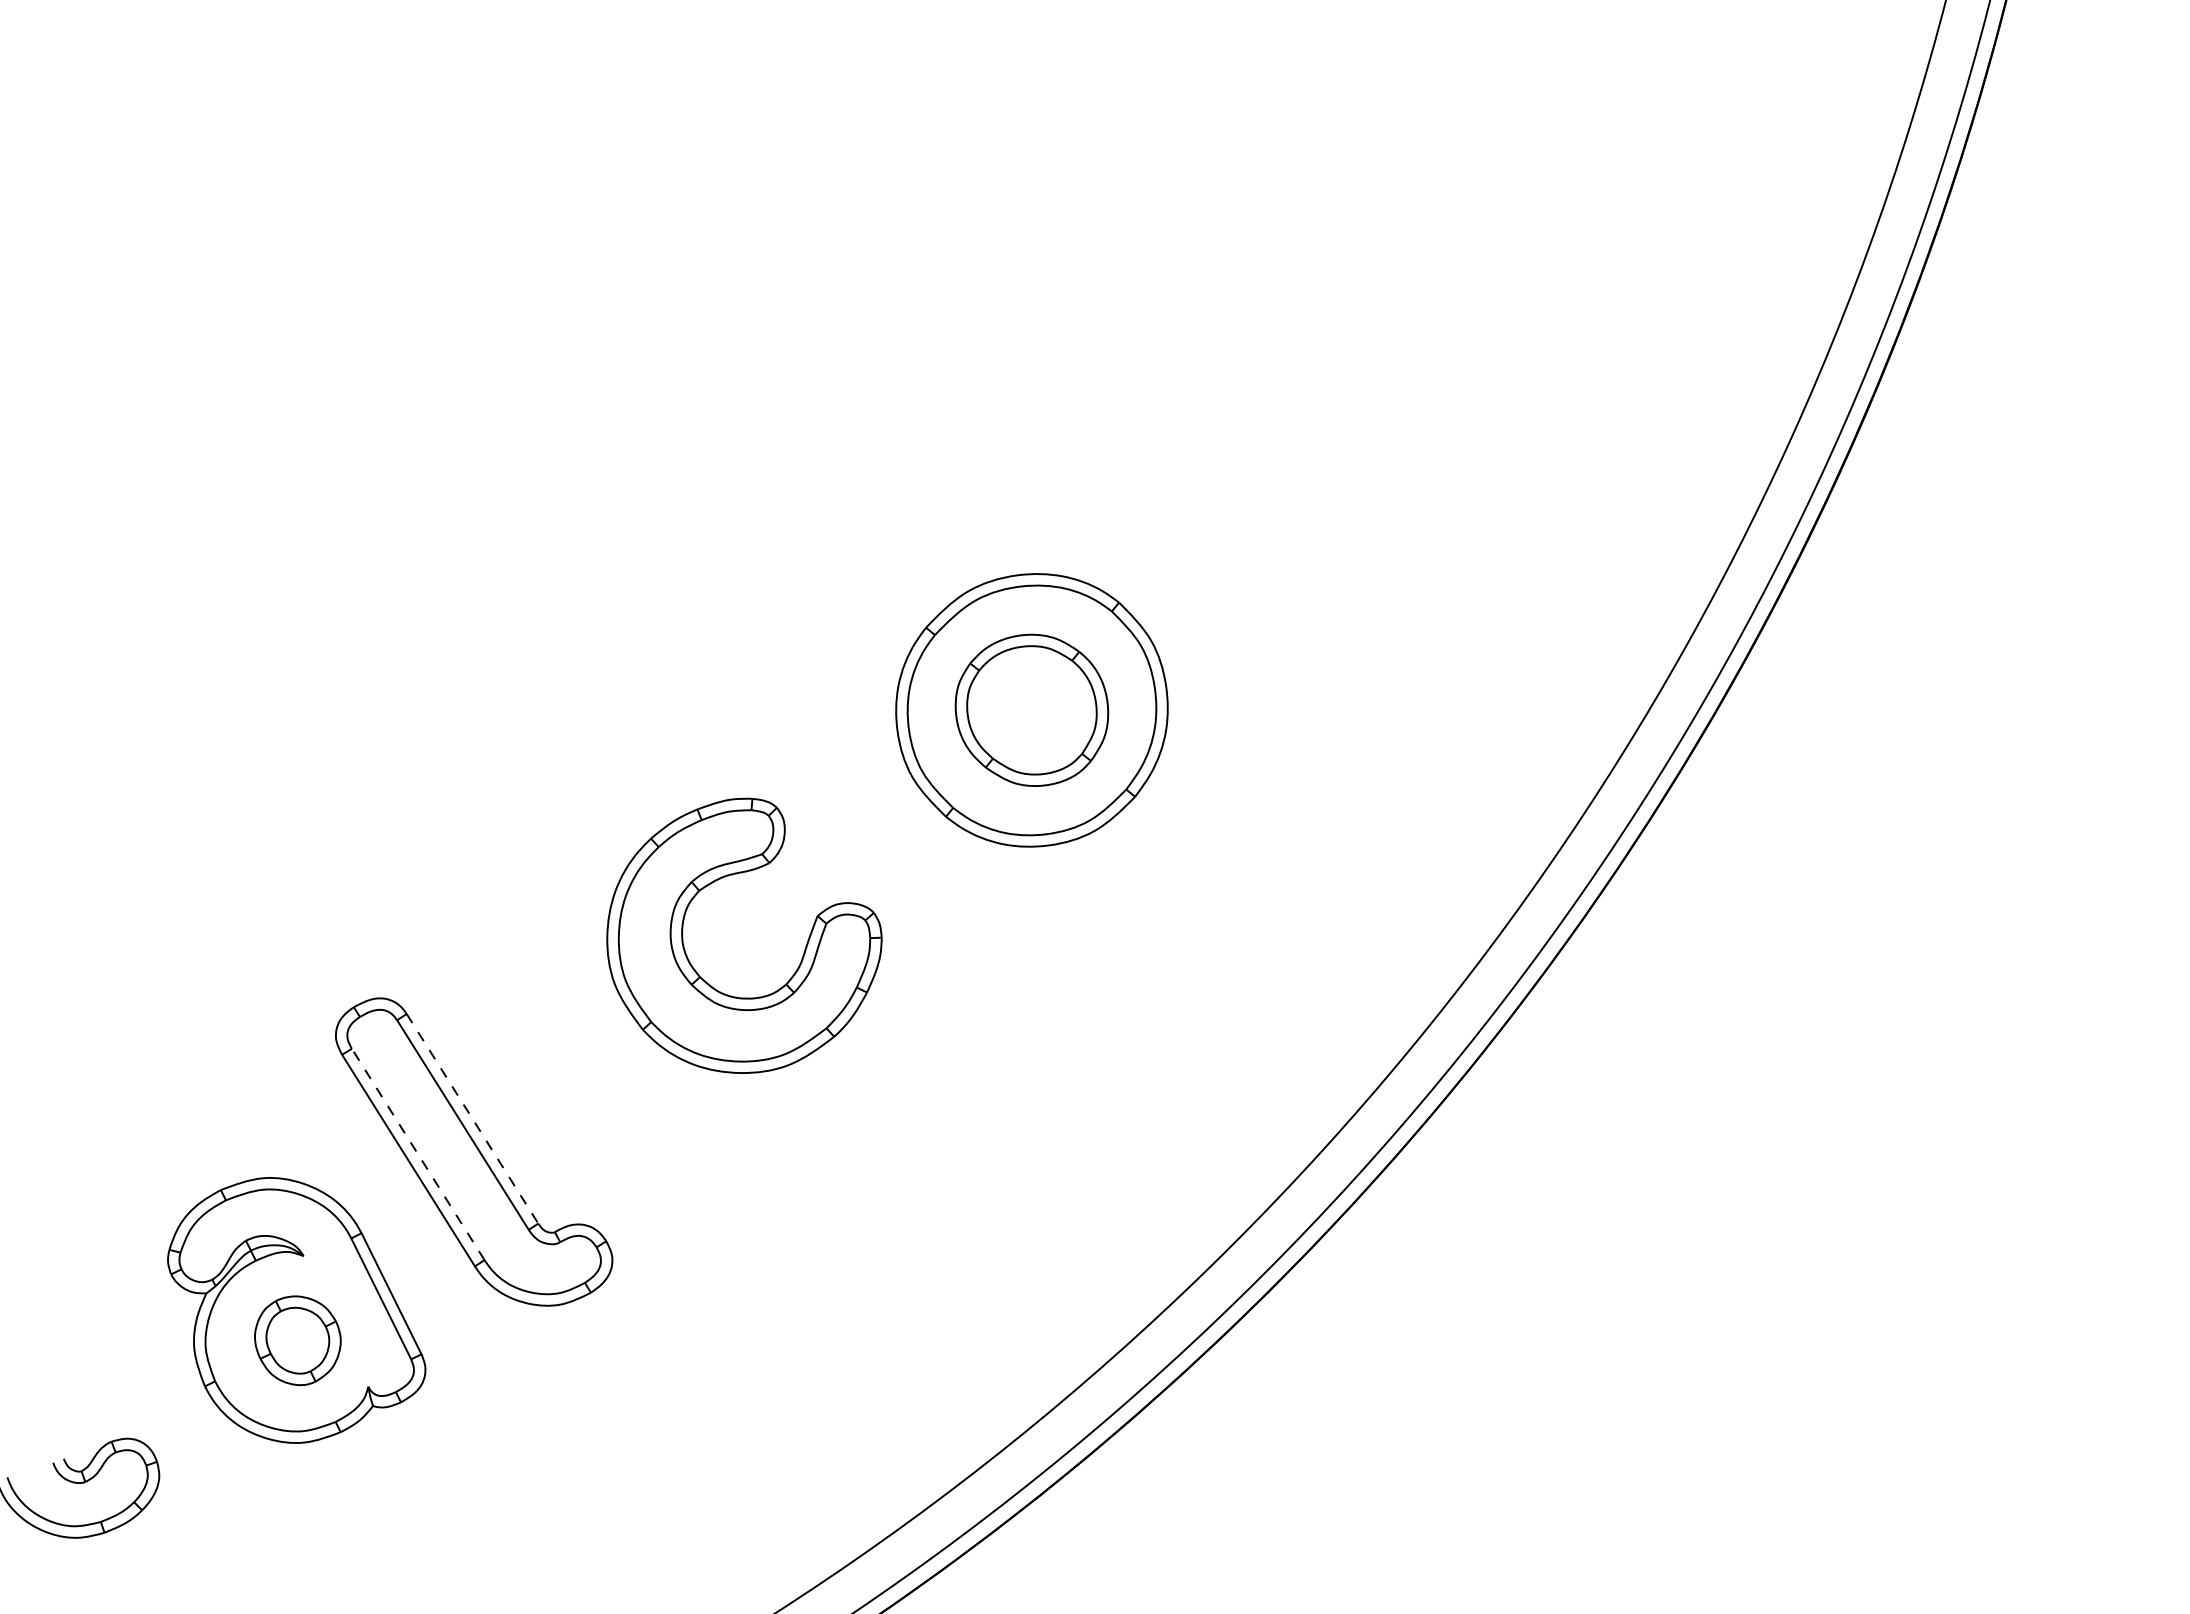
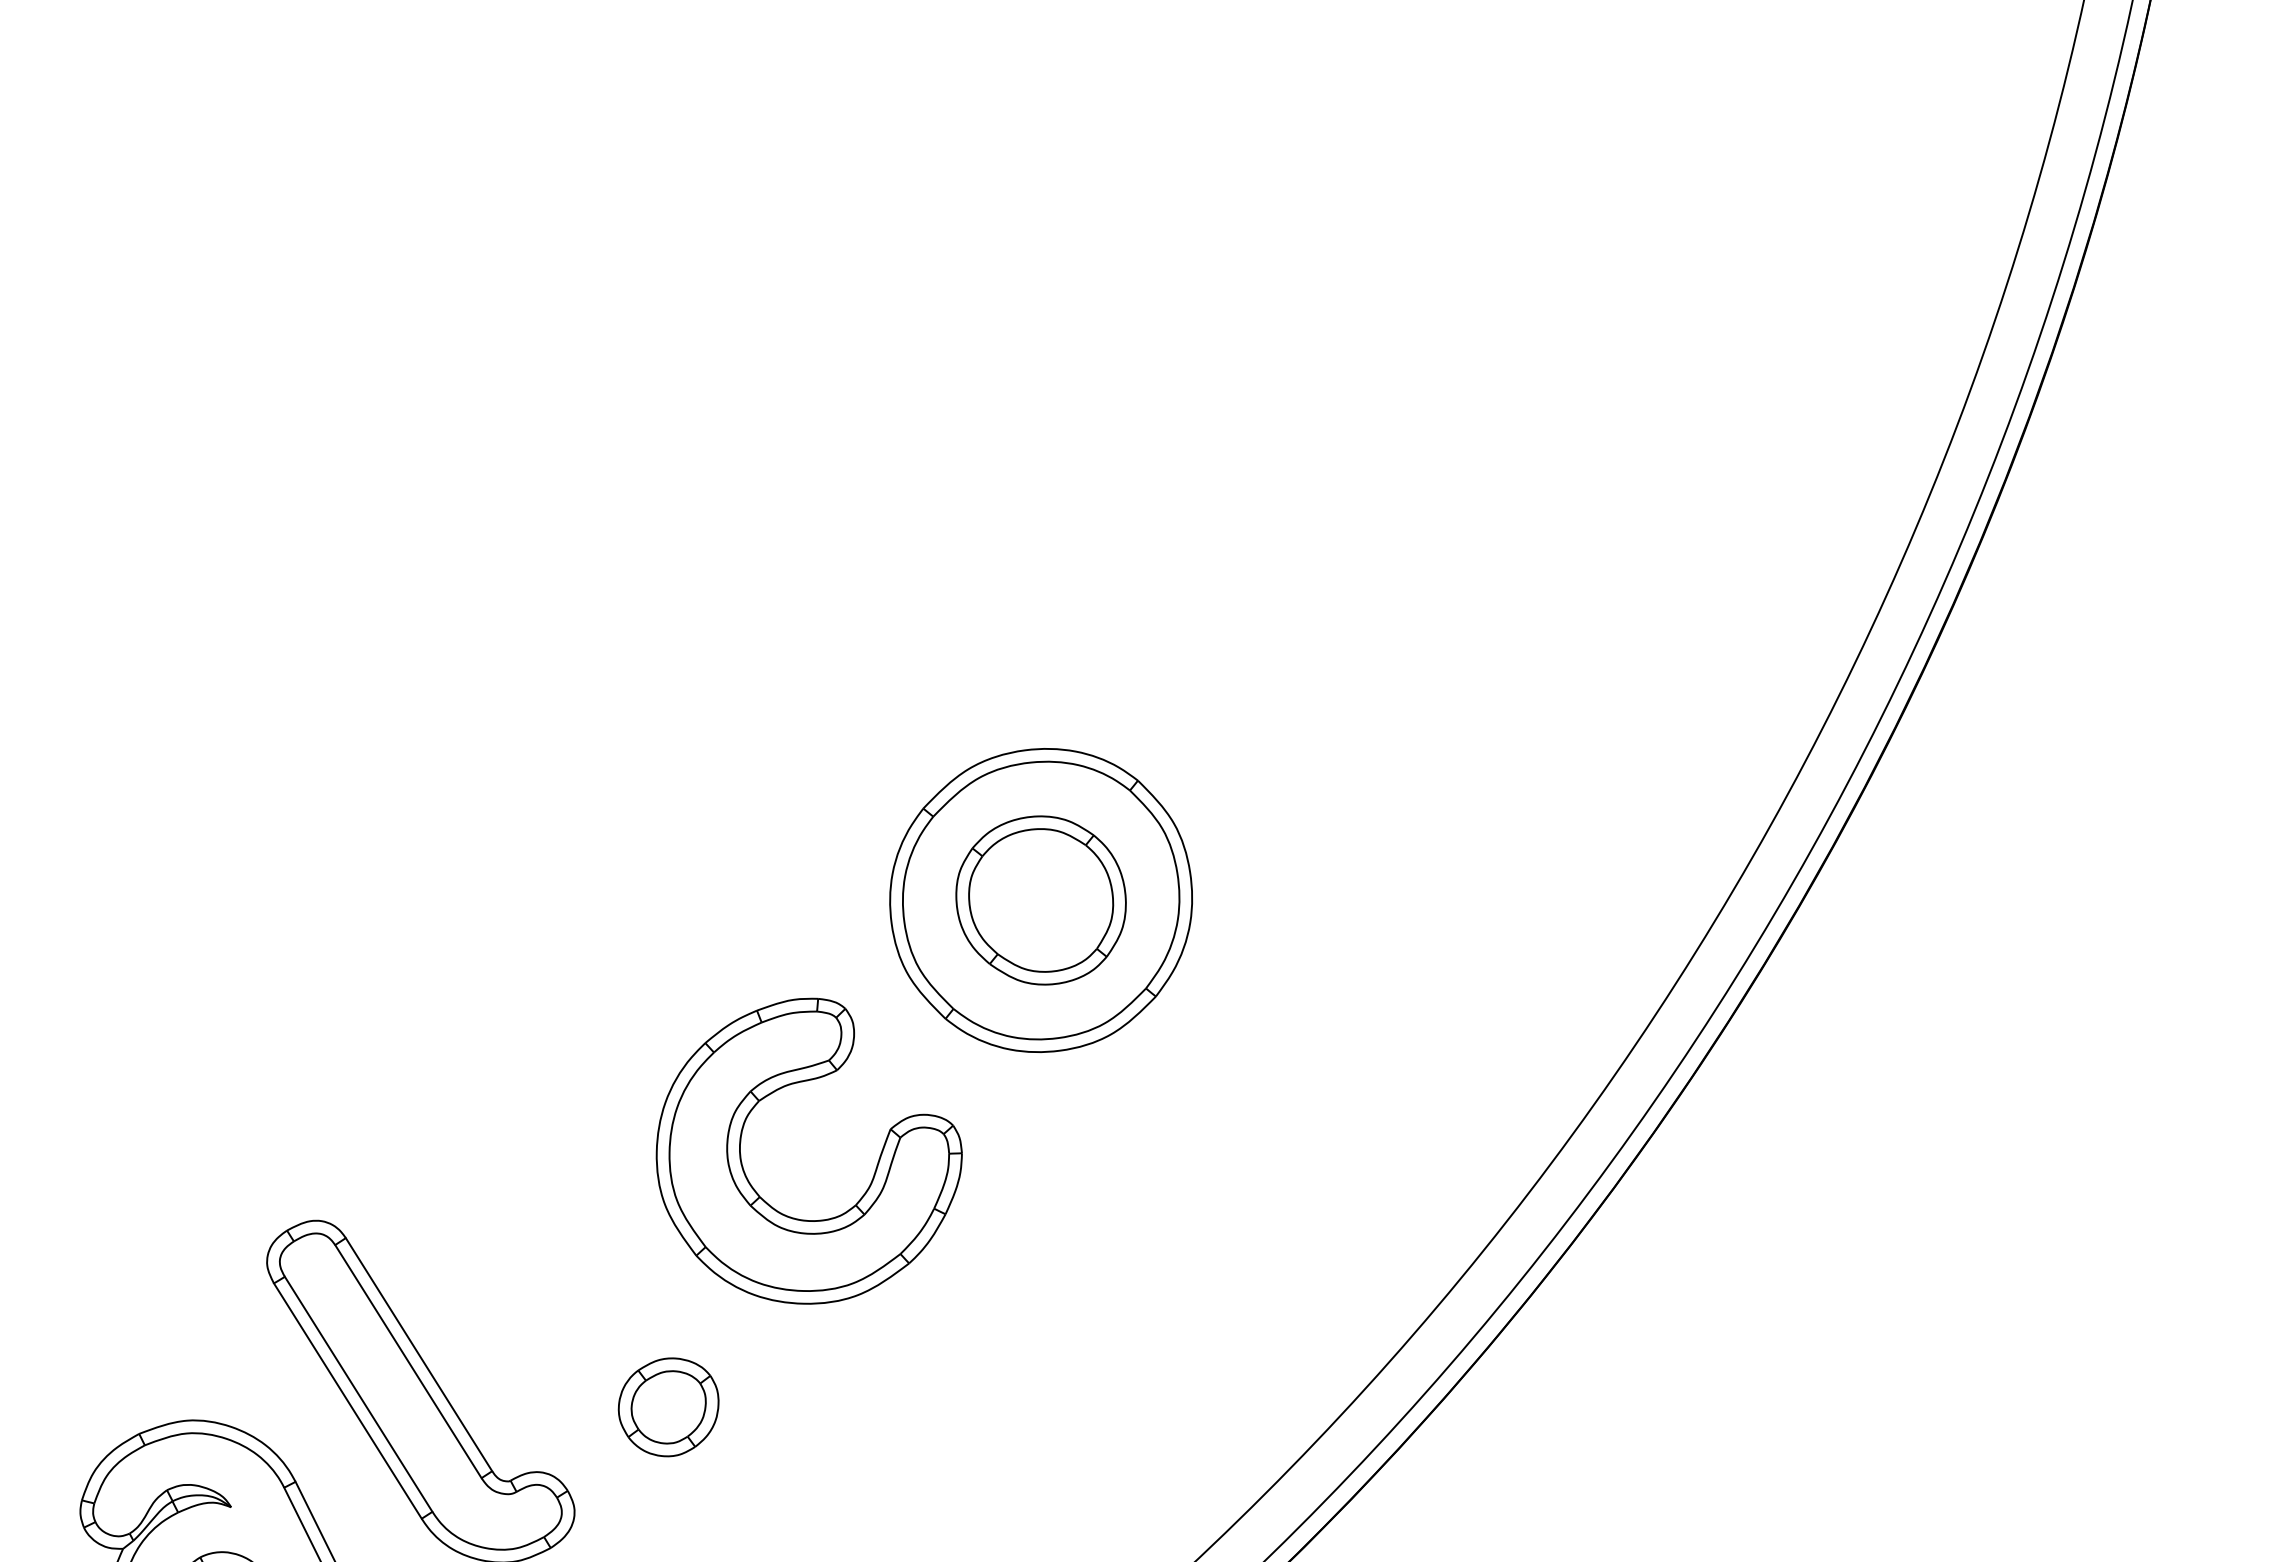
part: (703, 978) -> (763, 1198), moved
line: (472, 1118) -> (419, 1354), dashed -> solid
line: (418, 1154) -> (358, 1394), dashed -> solid
part: (696, 1166) -> (668, 1407), added

